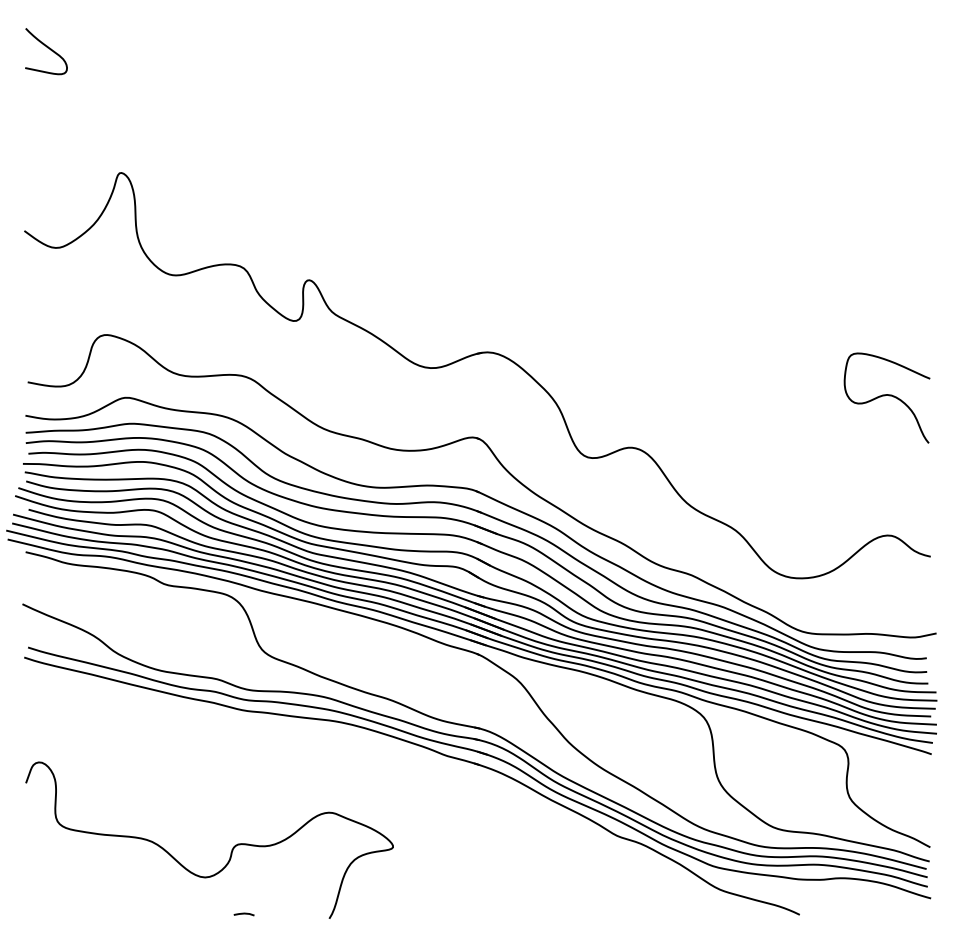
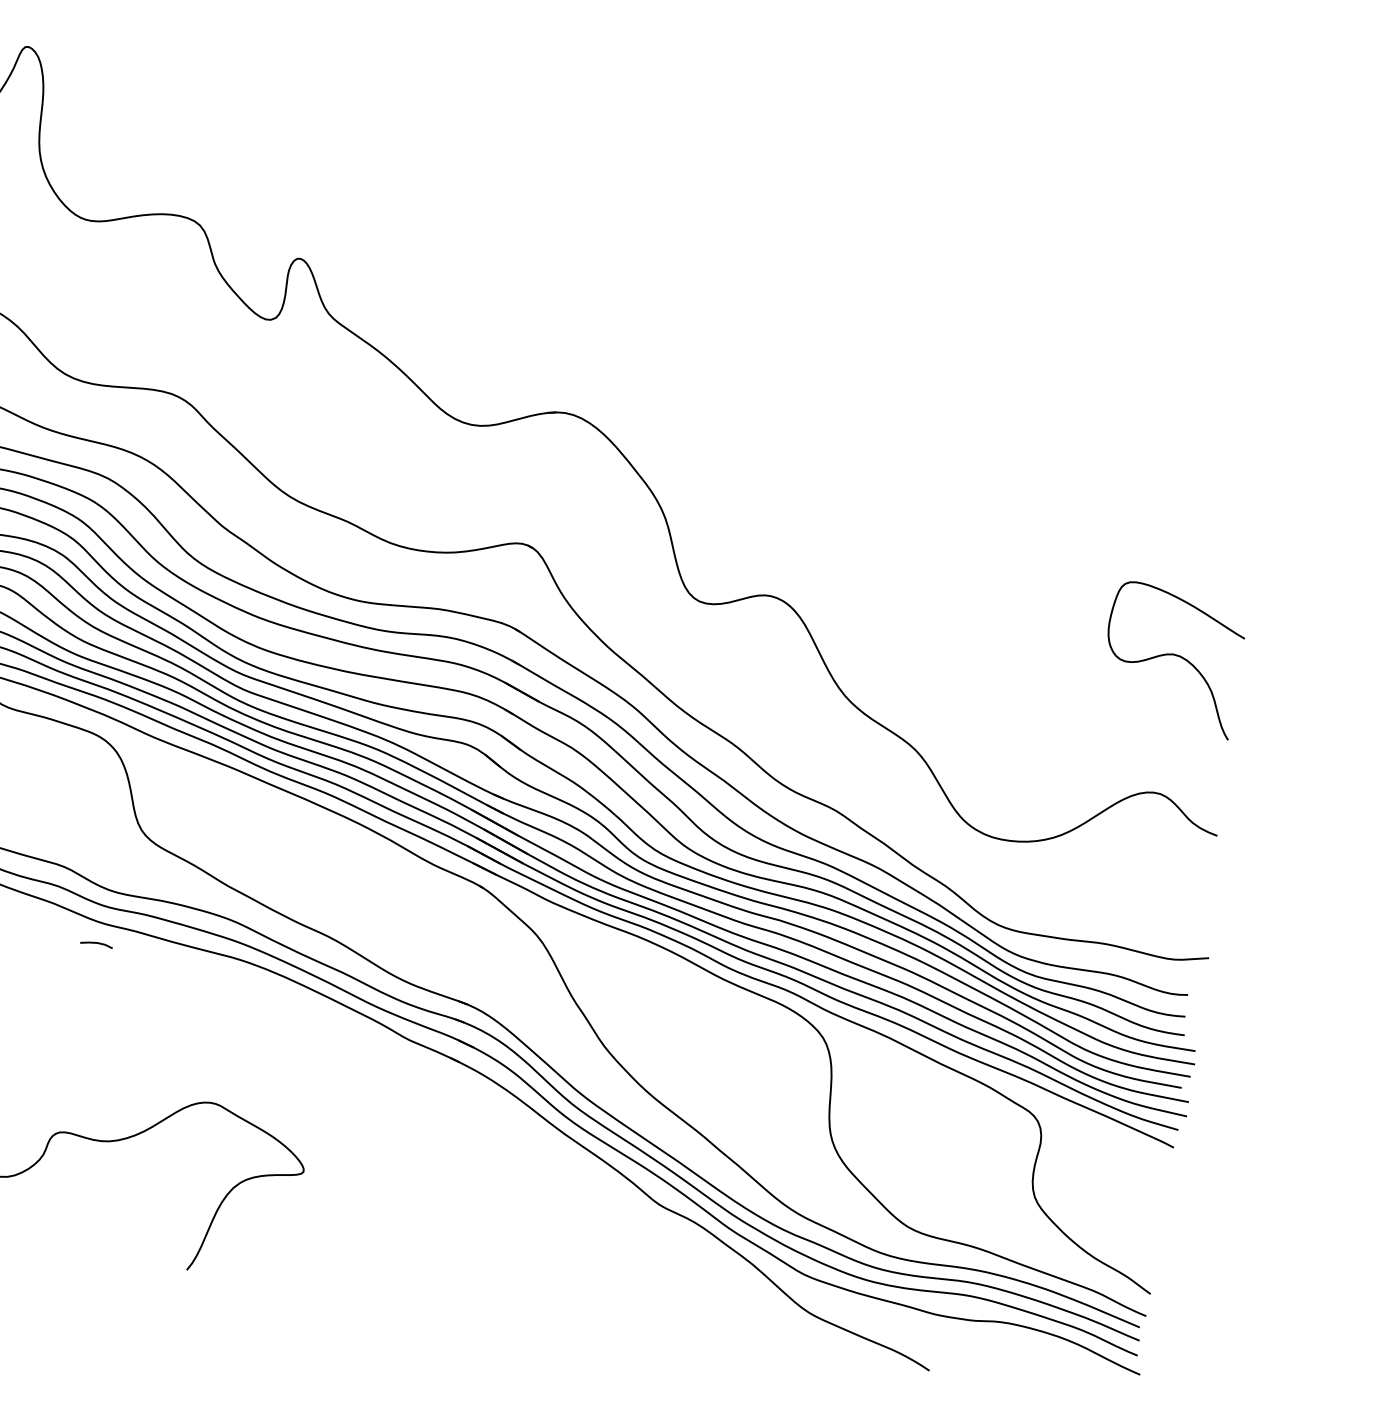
curve: (885, 396) -> (1170, 656), moved
line: (243, 914) -> (95, 944), moved

